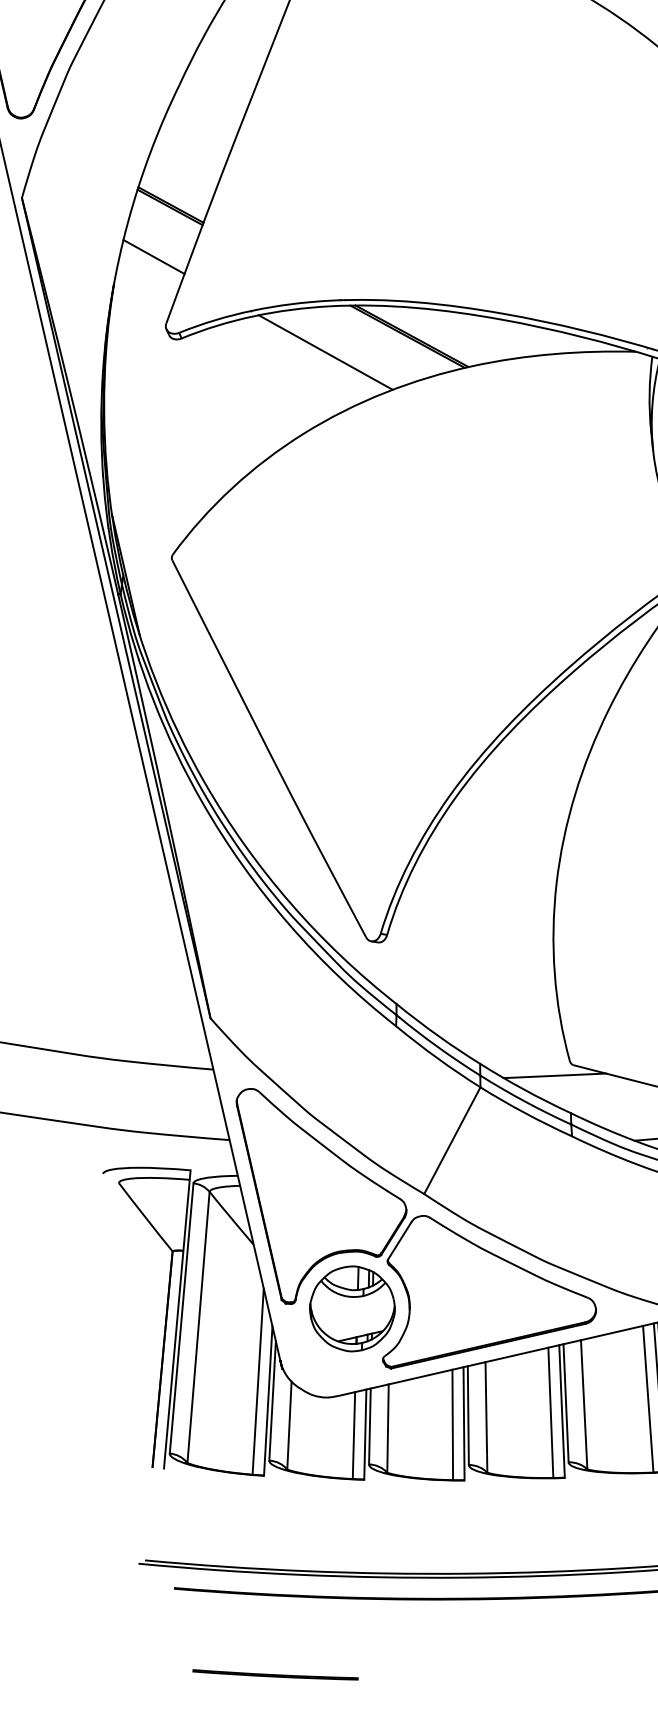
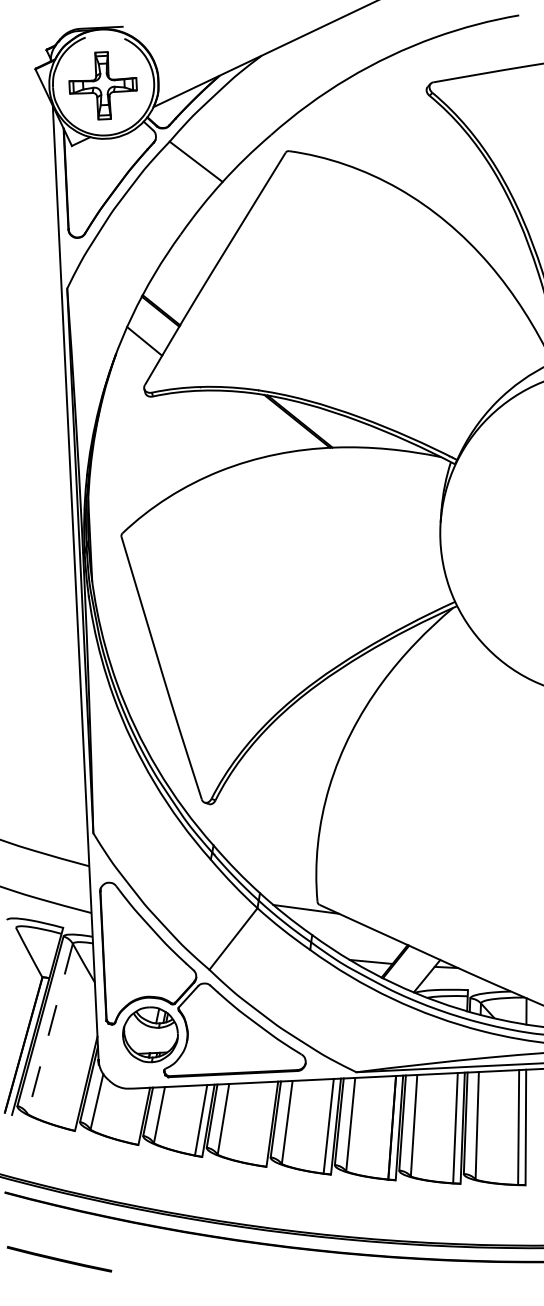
line: (324, 351) -> (242, 421), removed
line: (199, 1328) -> (50, 1029), solid -> dashed
line: (257, 1382) -> (81, 1070), removed
line: (549, 1412) -> (264, 1123), removed
line: (353, 1435) -> (136, 1115), removed

